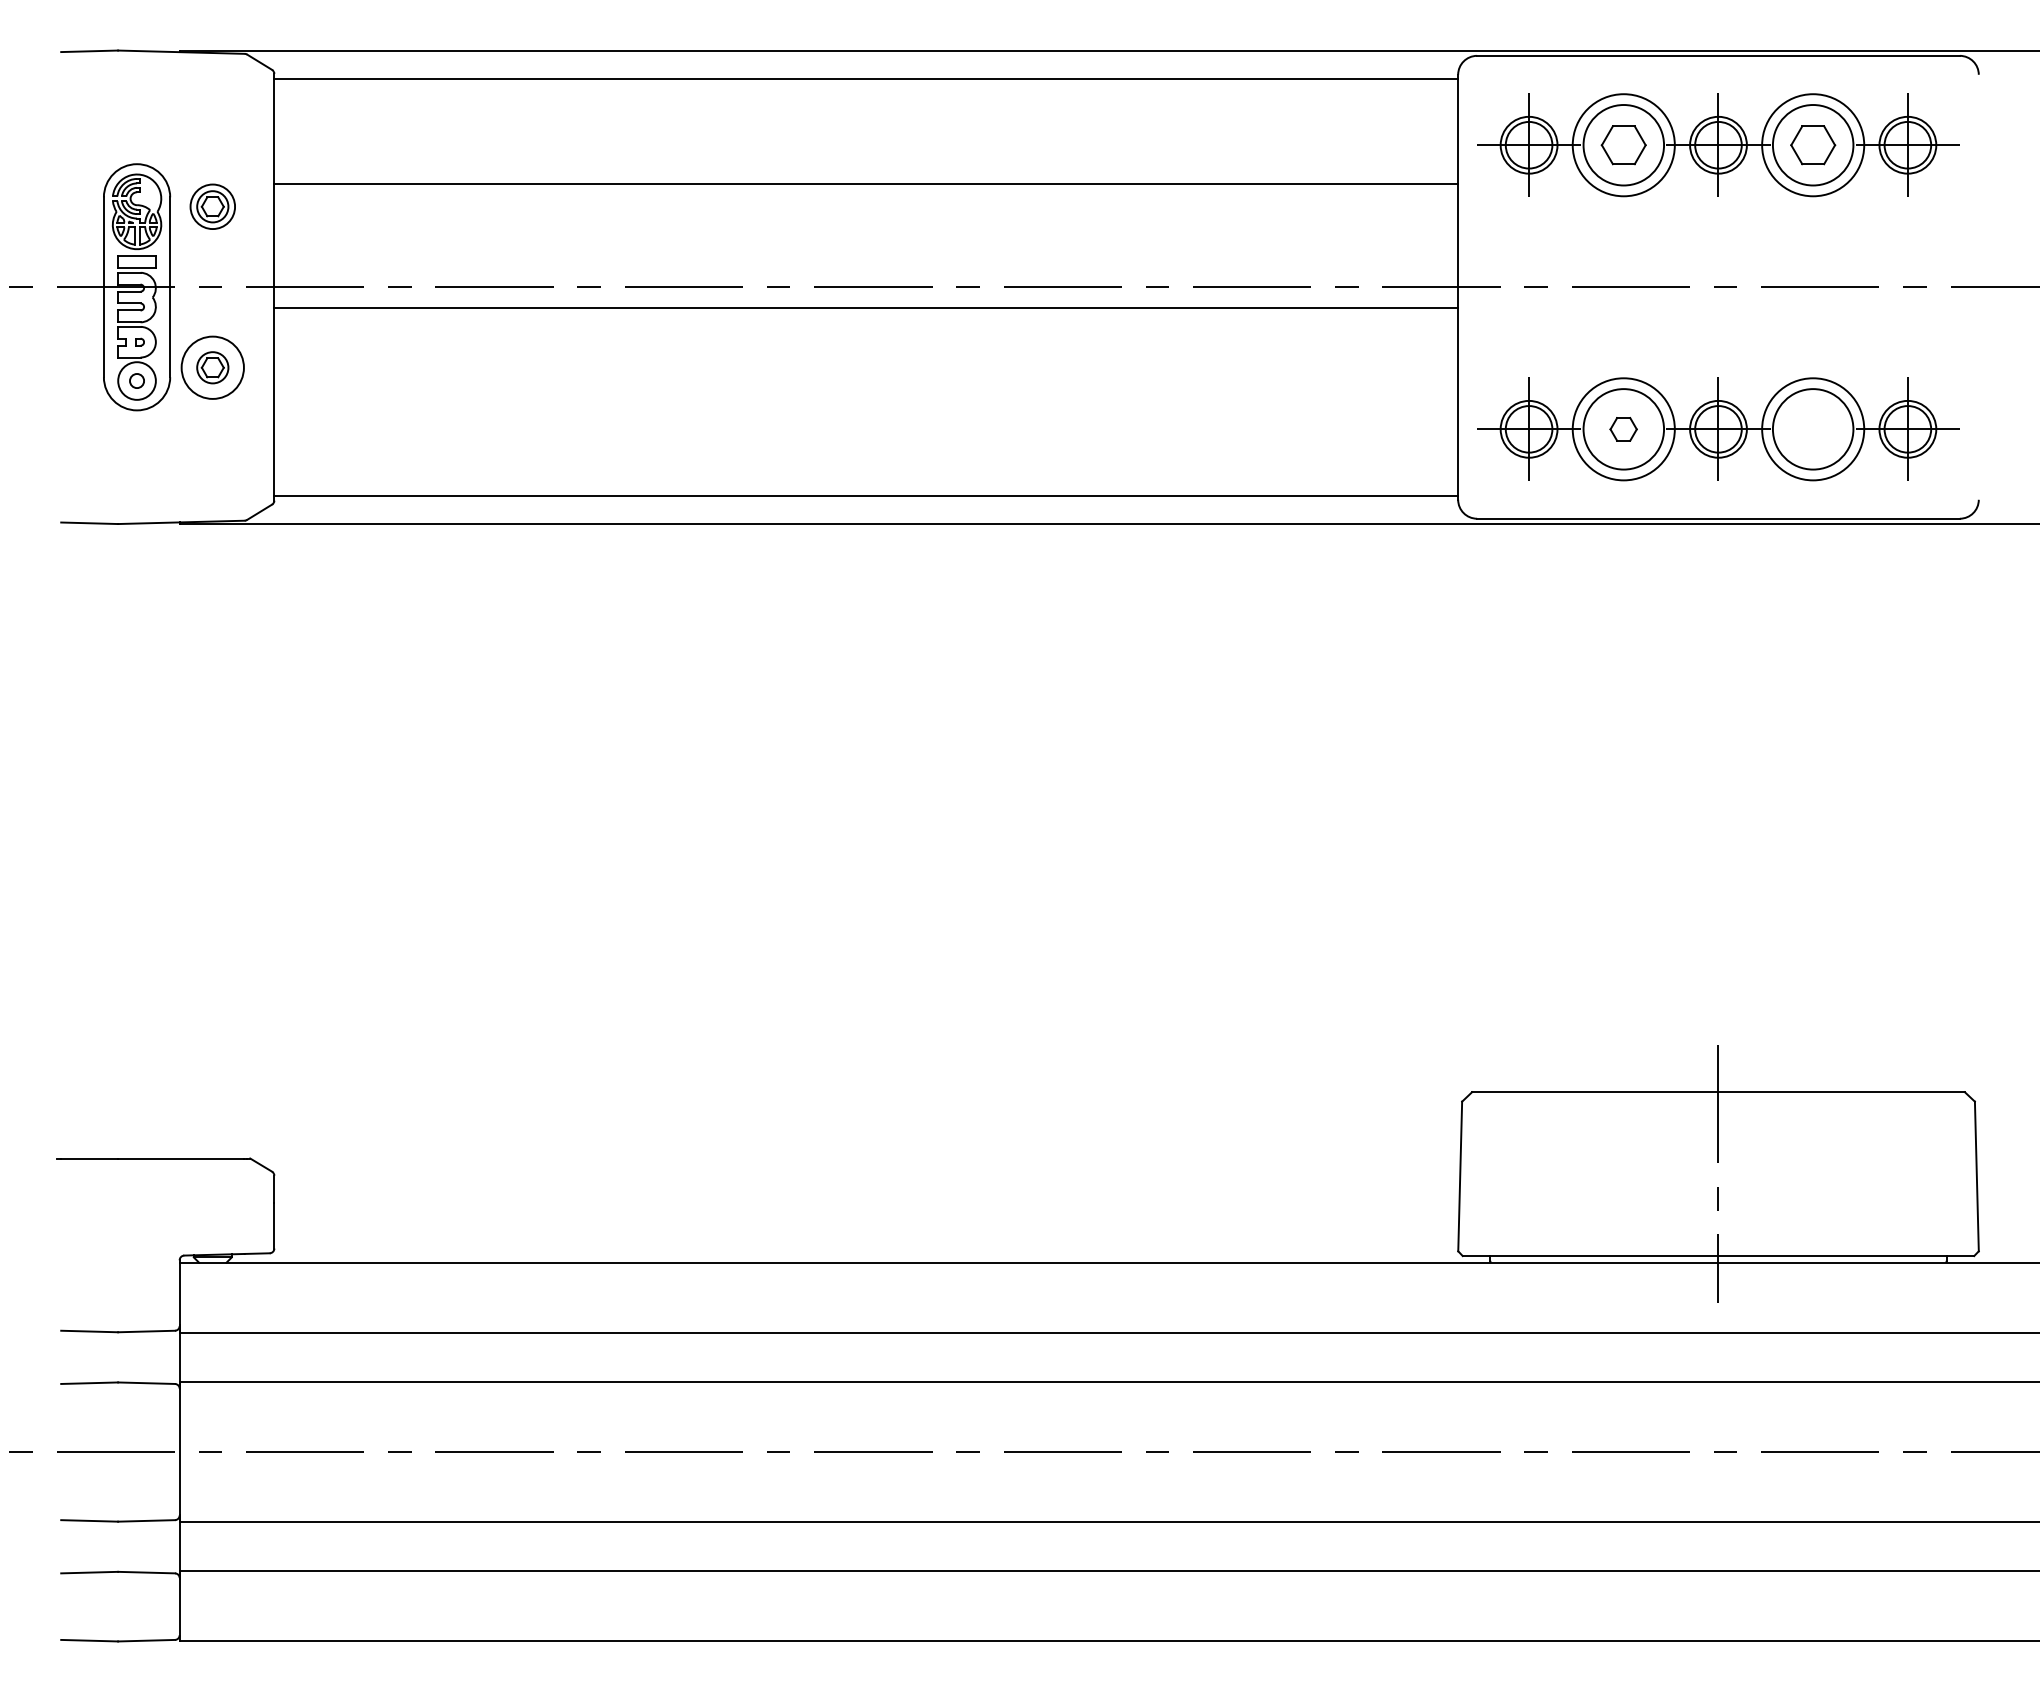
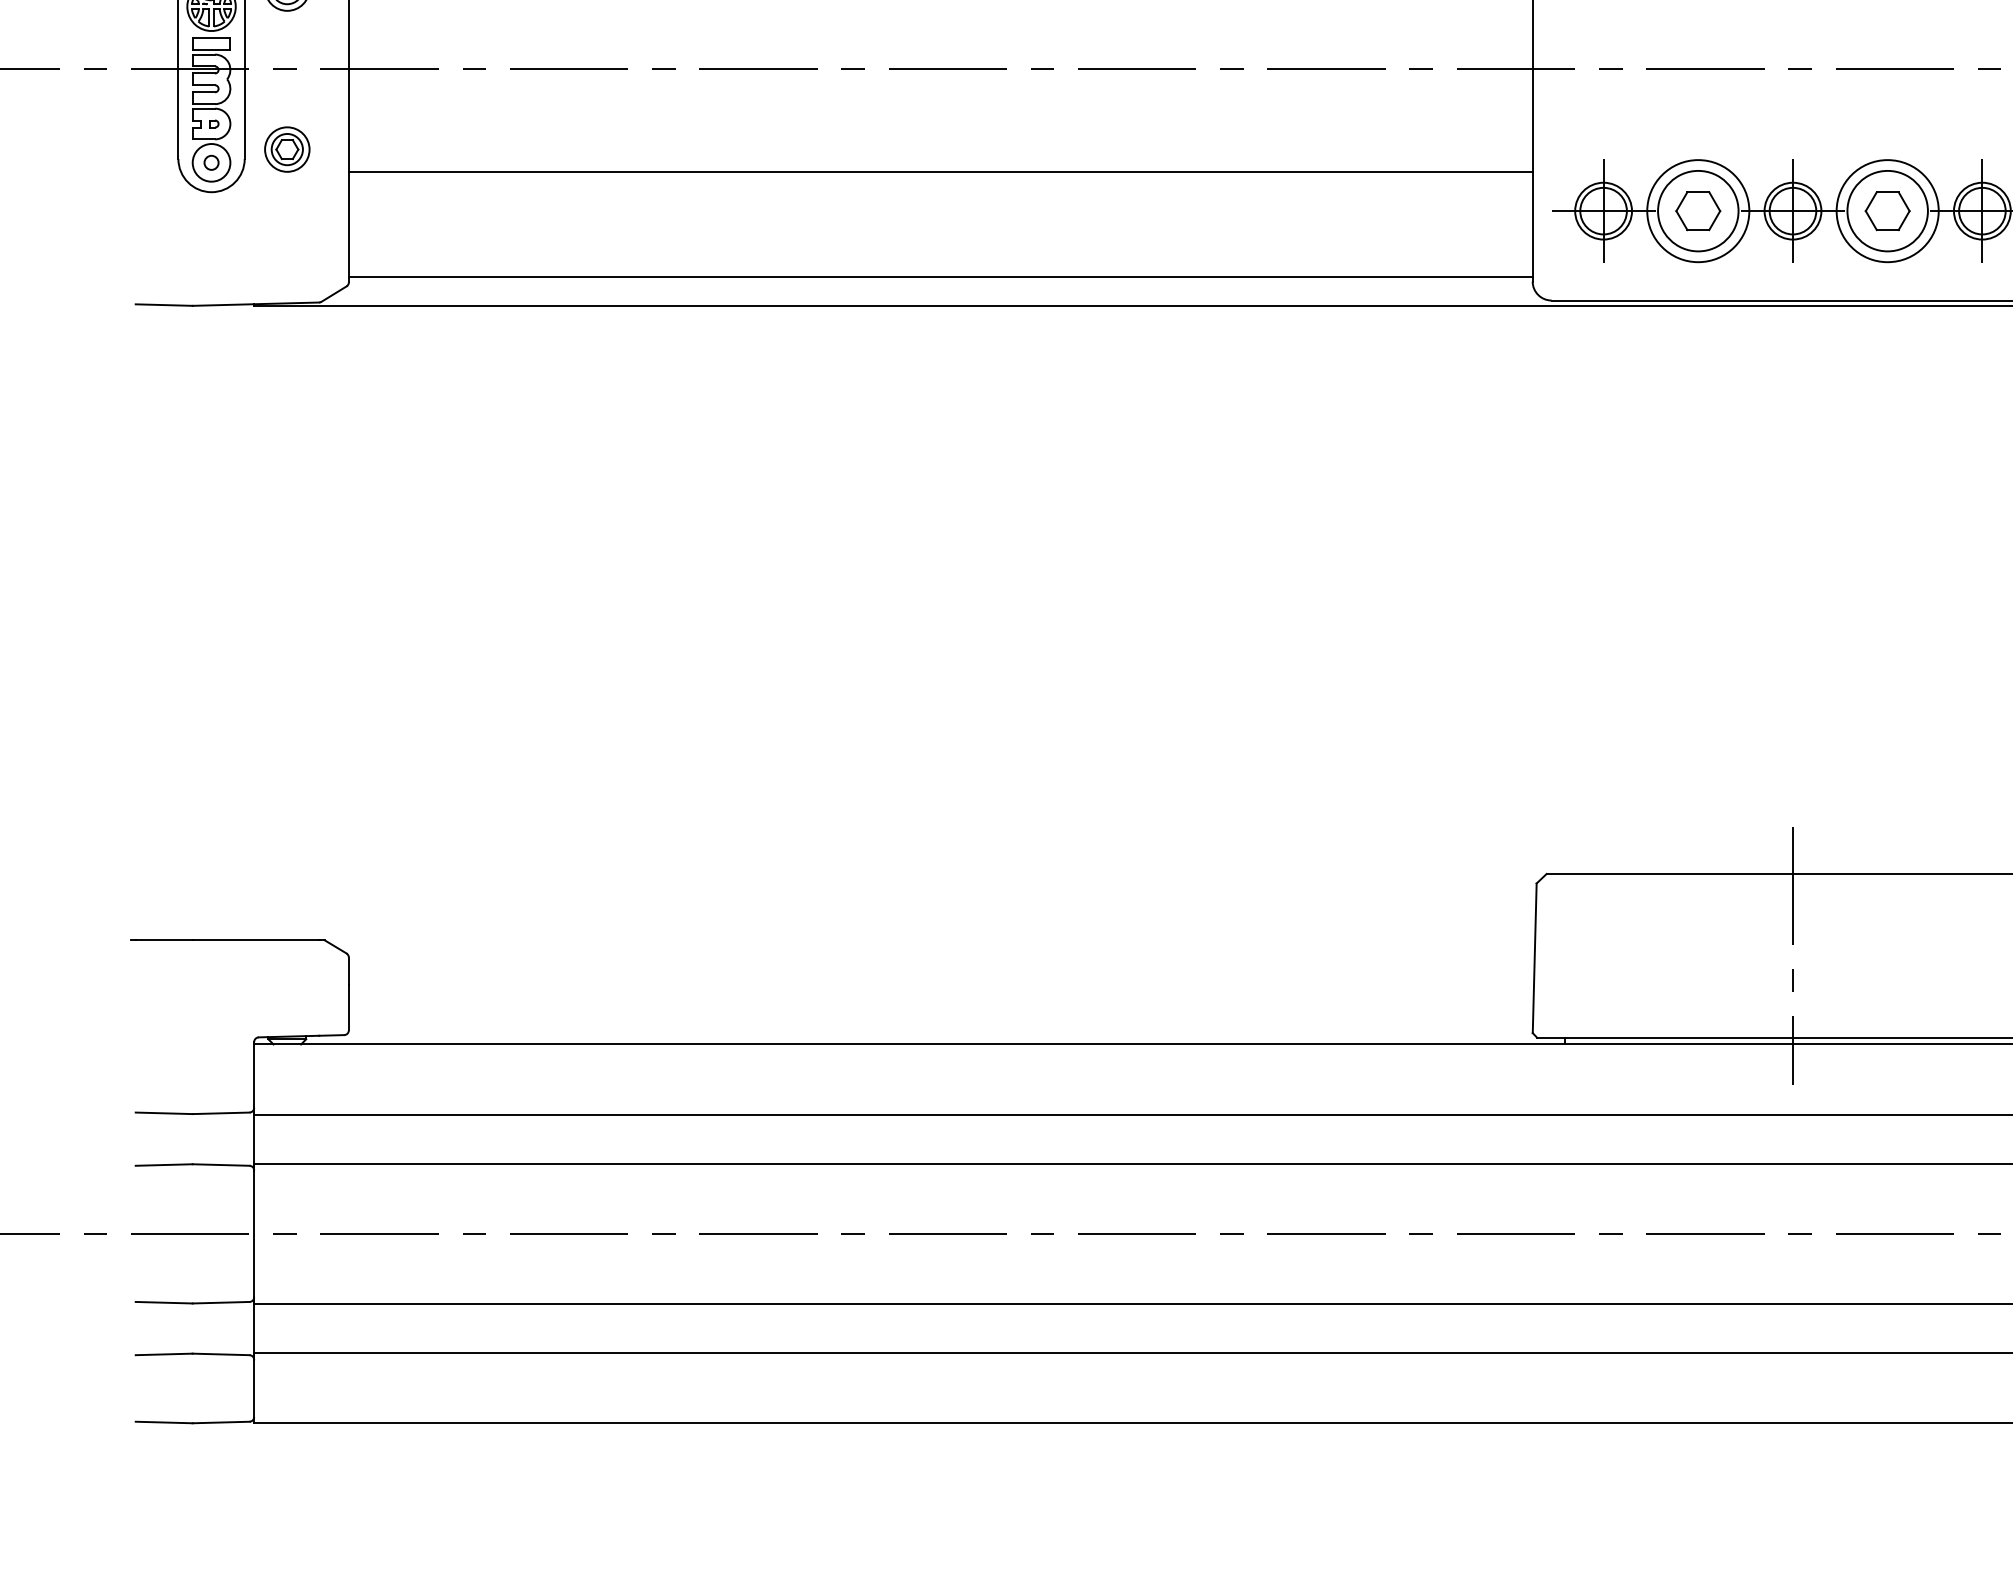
line: (866, 307) -> (941, 172), moved
circle: (212, 367) -> (287, 149), size x0.71
part: (1623, 429) -> (1698, 211), size x1.67
part: (1813, 429) -> (1888, 211), added

